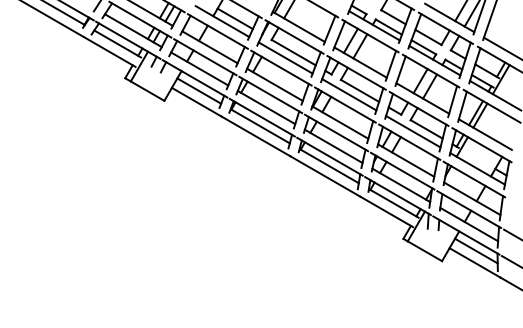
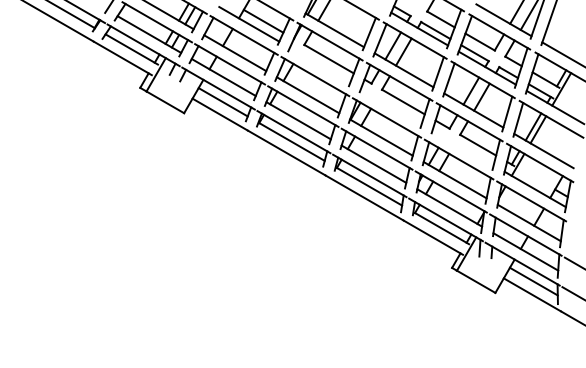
line: (285, 57) -> (319, 64), removed
line: (349, 93) -> (391, 105), removed
line: (412, 131) -> (462, 147), removed

